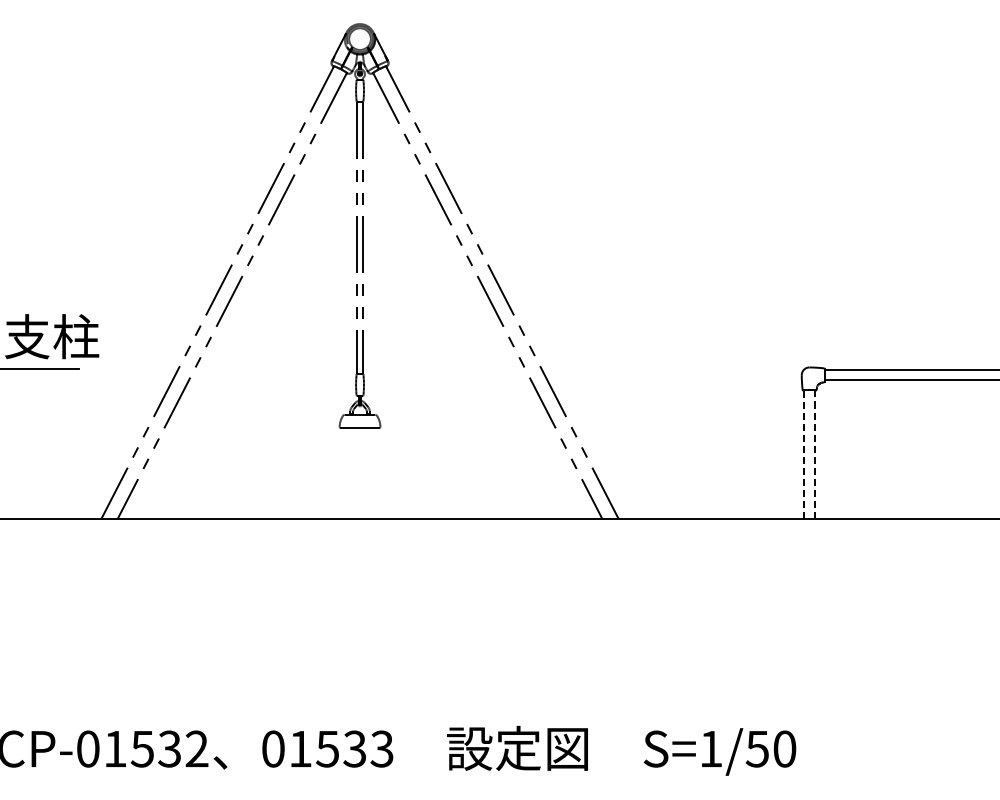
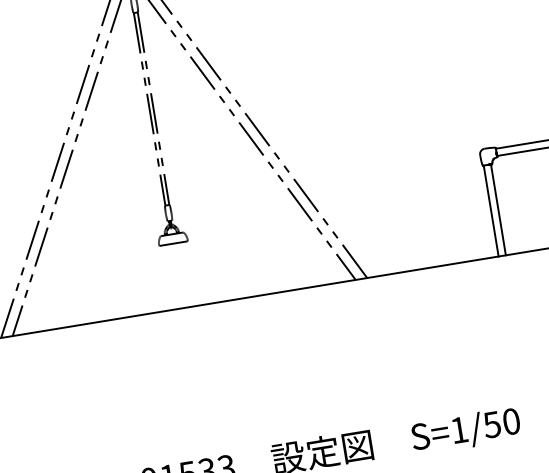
line: (804, 454) -> (491, 210), dashed -> solid
line: (814, 455) -> (498, 210), dashed -> solid

